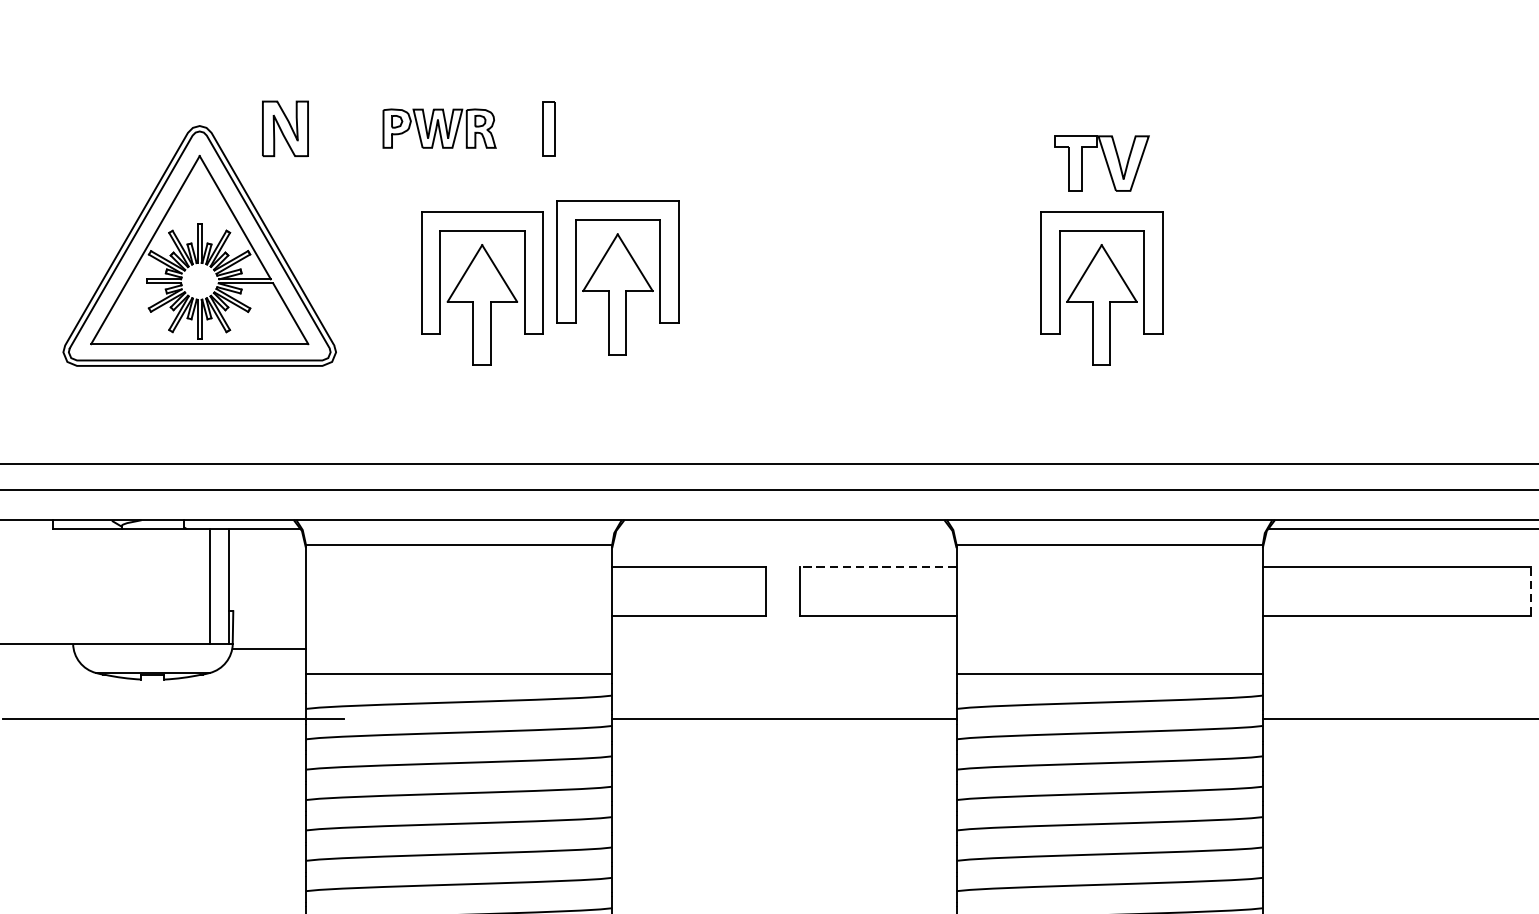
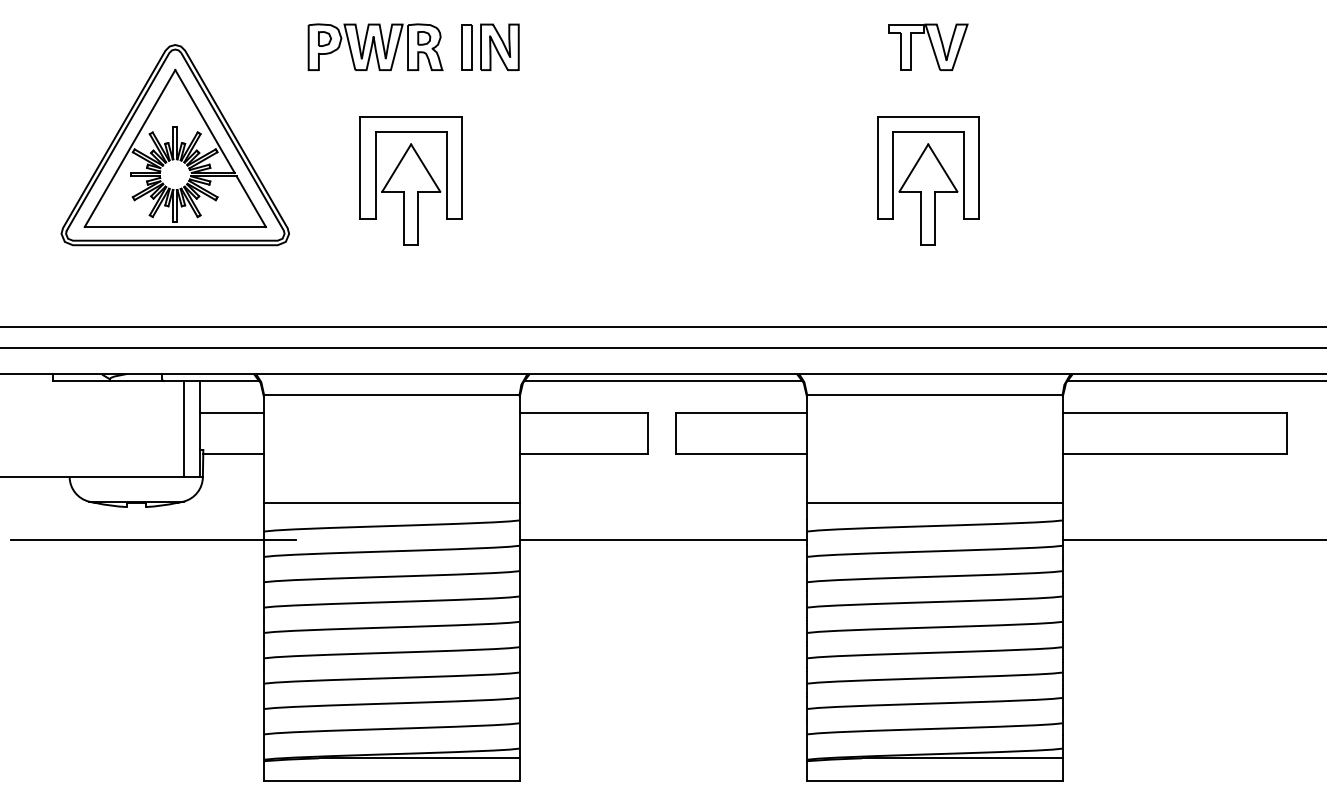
part: (284, 127) -> (499, 46), moved
part: (439, 127) -> (375, 46), size x1.43
part: (1102, 162) -> (928, 46), moved
part: (618, 277) -> (524, 171), removed
line: (784, 529) -> (663, 381), added
line: (268, 567) -> (232, 413), added
line: (878, 567) -> (741, 413), dashed -> solid
line: (1530, 591) -> (1286, 433), dashed -> solid
line: (269, 648) -> (233, 453), moved

